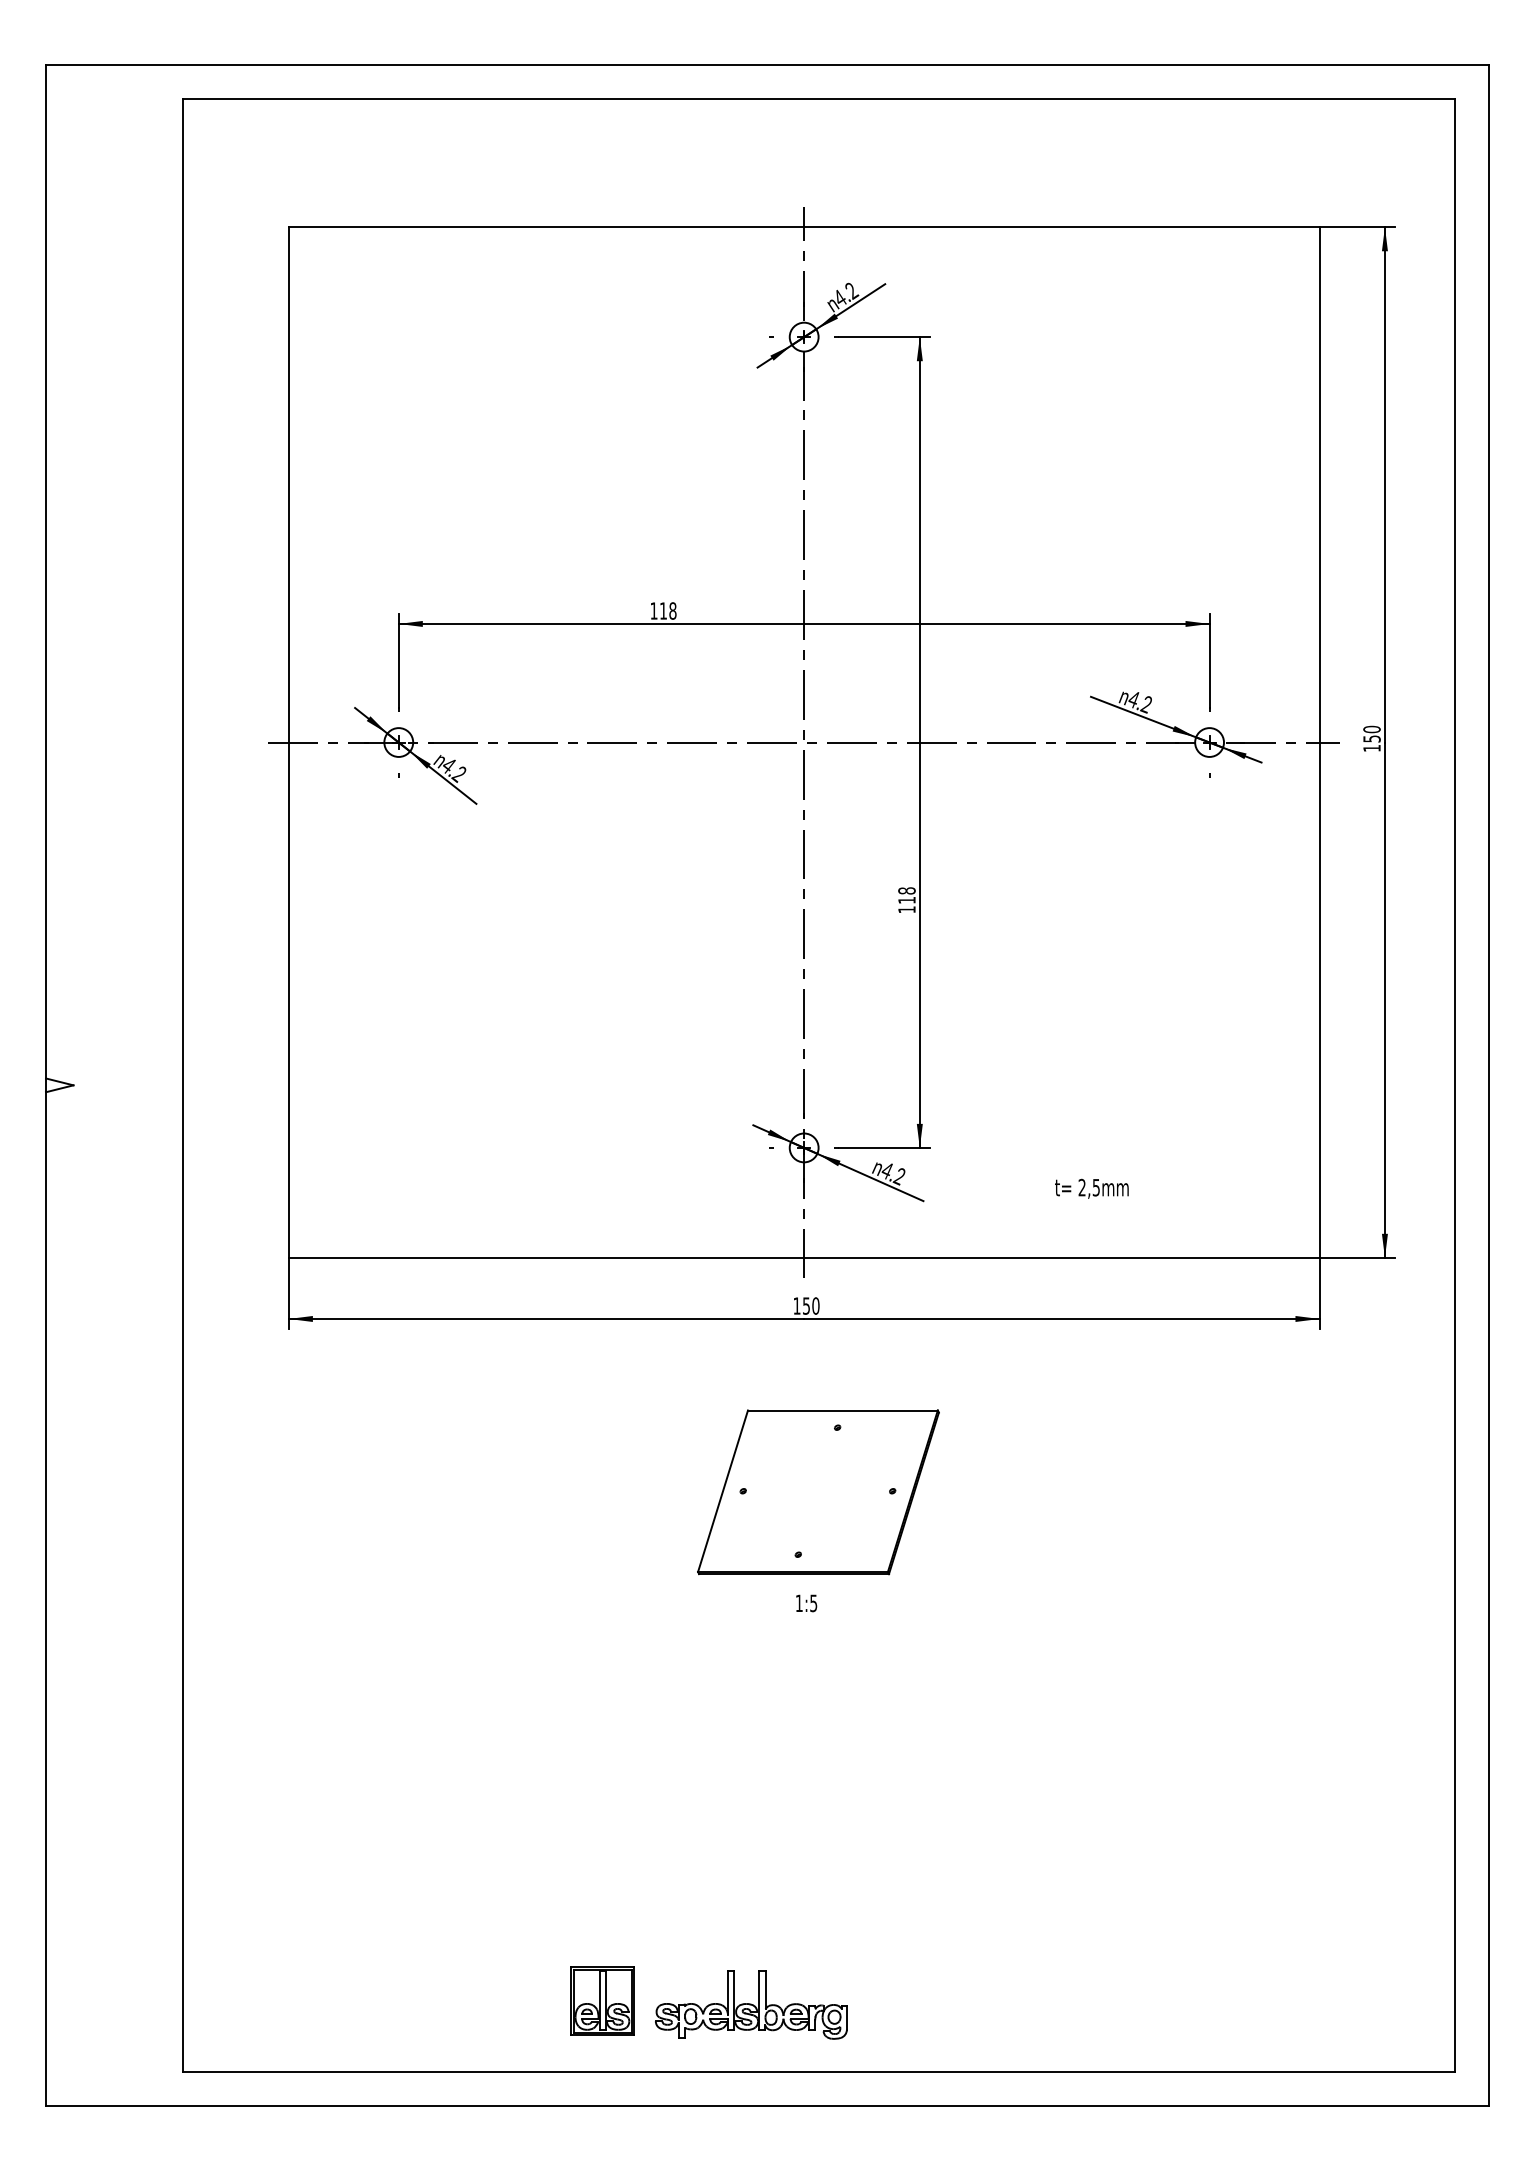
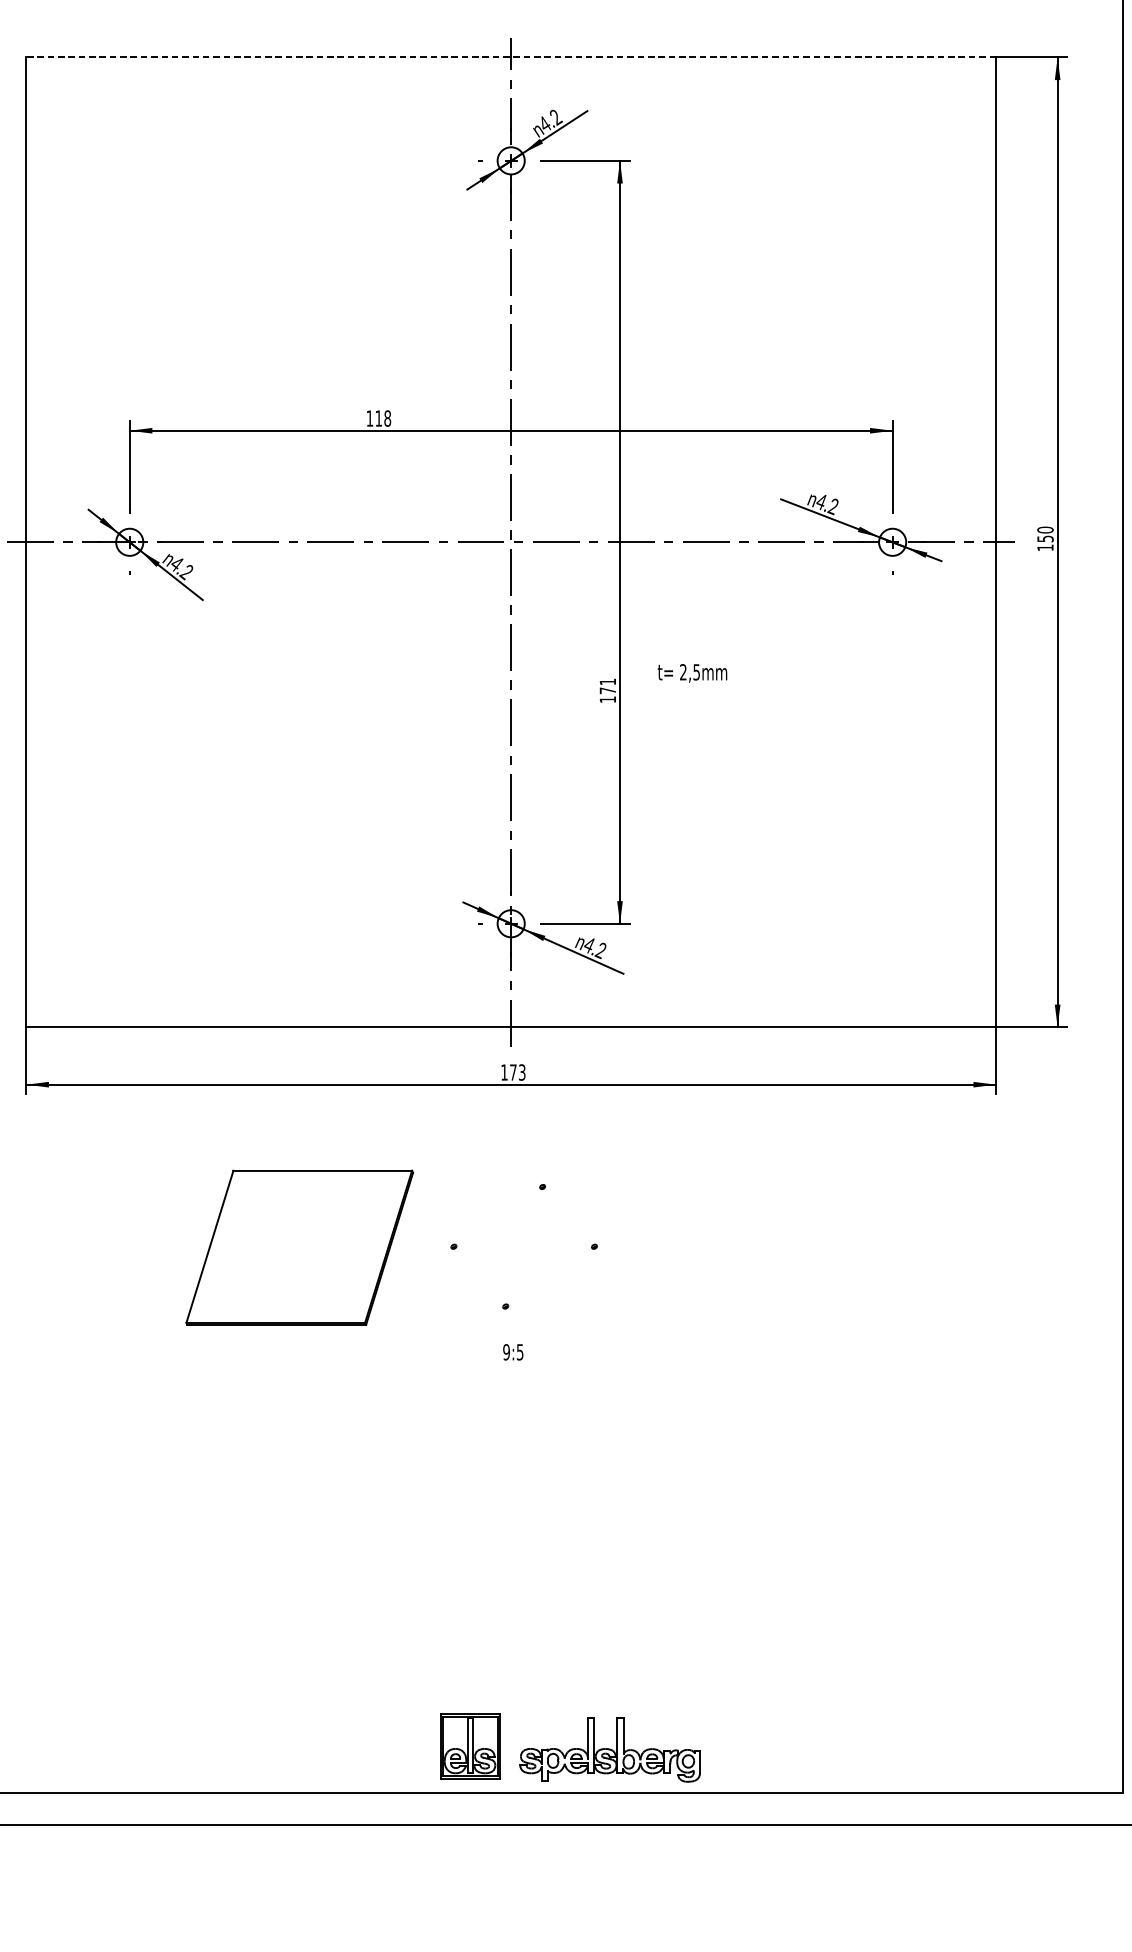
line: (803, 227) -> (510, 57), solid -> dashed
text: (906, 895) -> (607, 686), 118 -> 171
text: (1091, 1188) -> (692, 673), moved
text: (811, 1305) -> (518, 1072), 150 -> 173
part: (818, 1492) -> (299, 1247), moved
text: (798, 1603) -> (505, 1352), 1:5 -> 9:5
part: (708, 2002) -> (569, 1747), moved

